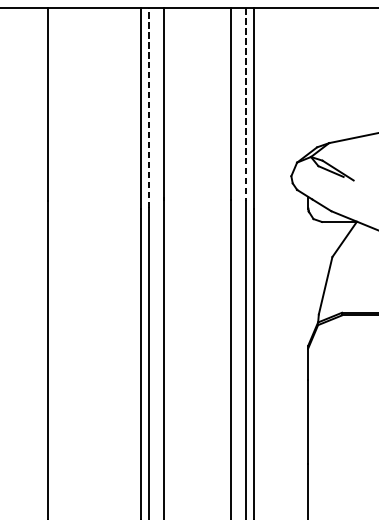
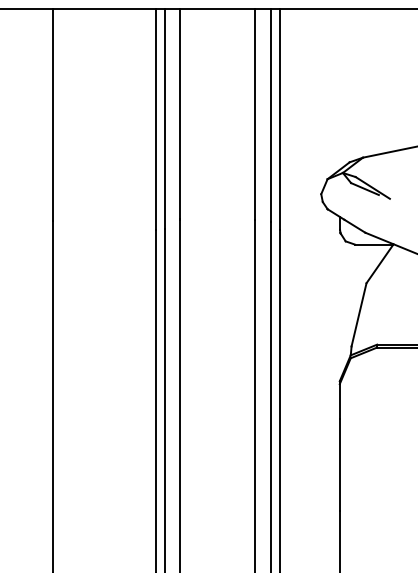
line: (245, 104) -> (270, 115), dashed -> solid
line: (149, 107) -> (164, 118), dashed -> solid

